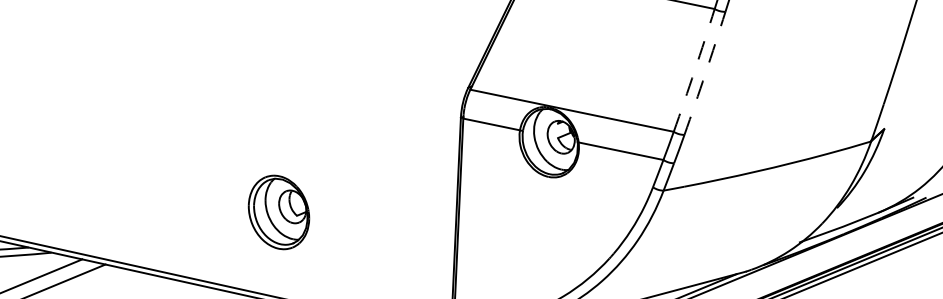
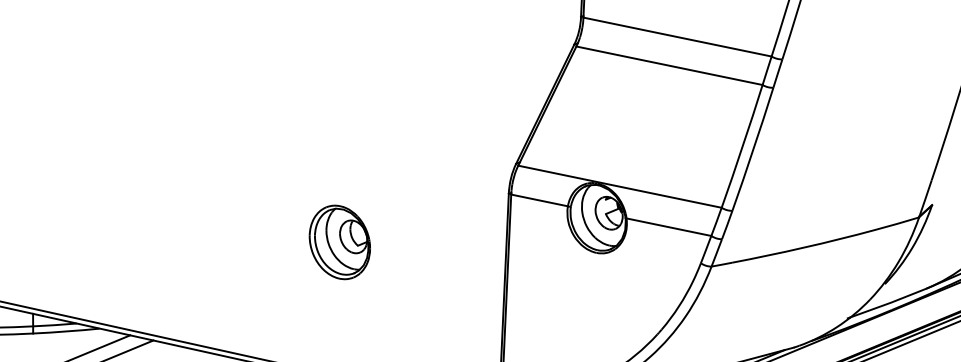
arc: (694, 70) -> (742, 146), dashed -> solid
arc: (705, 73) -> (753, 149), dashed -> solid
part: (278, 212) -> (339, 242), moved

